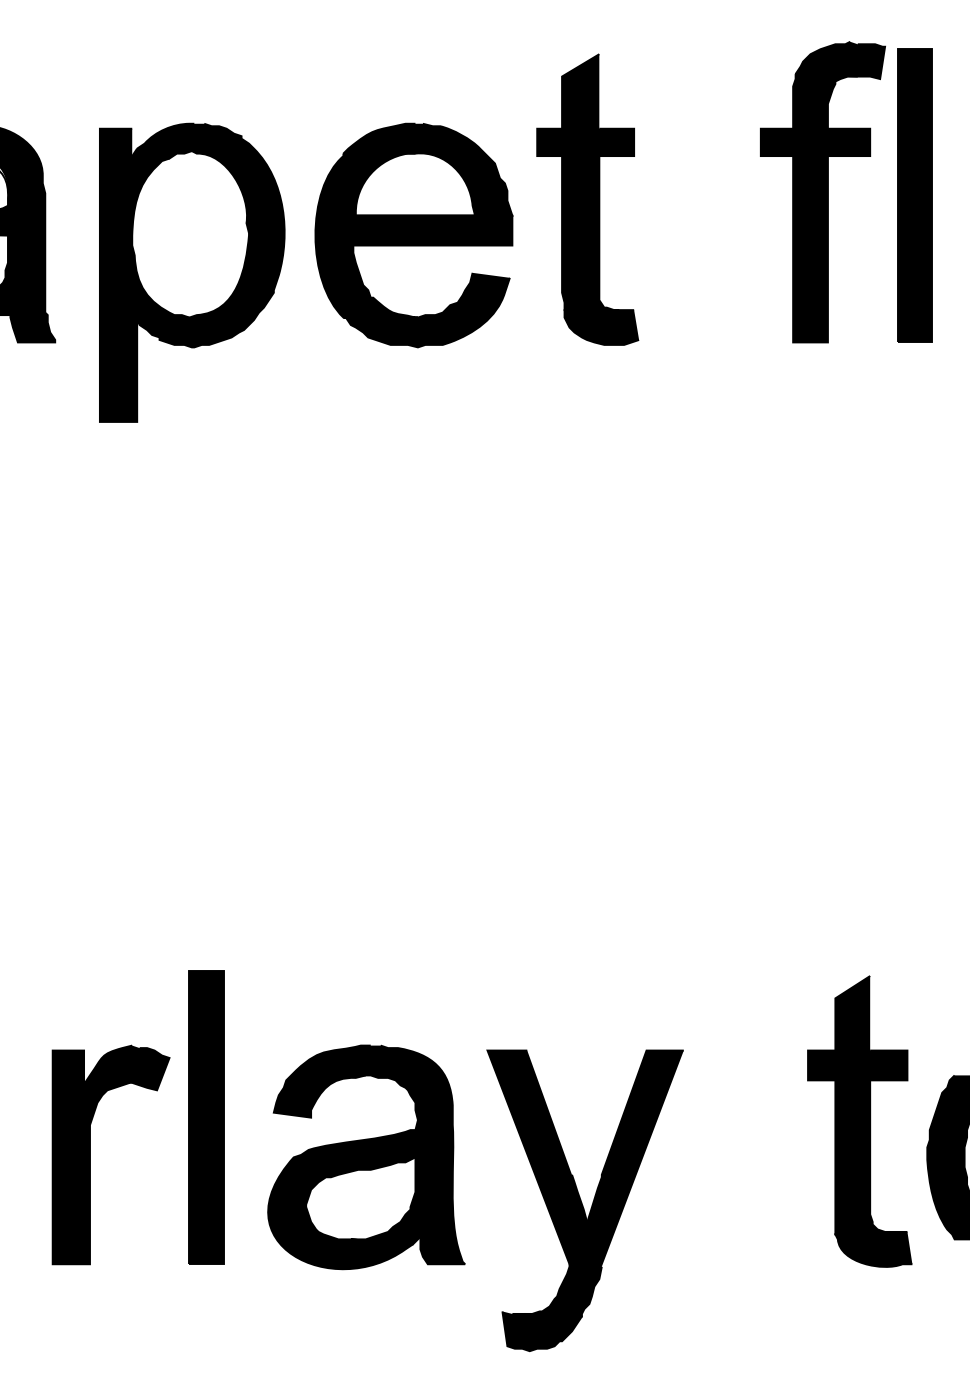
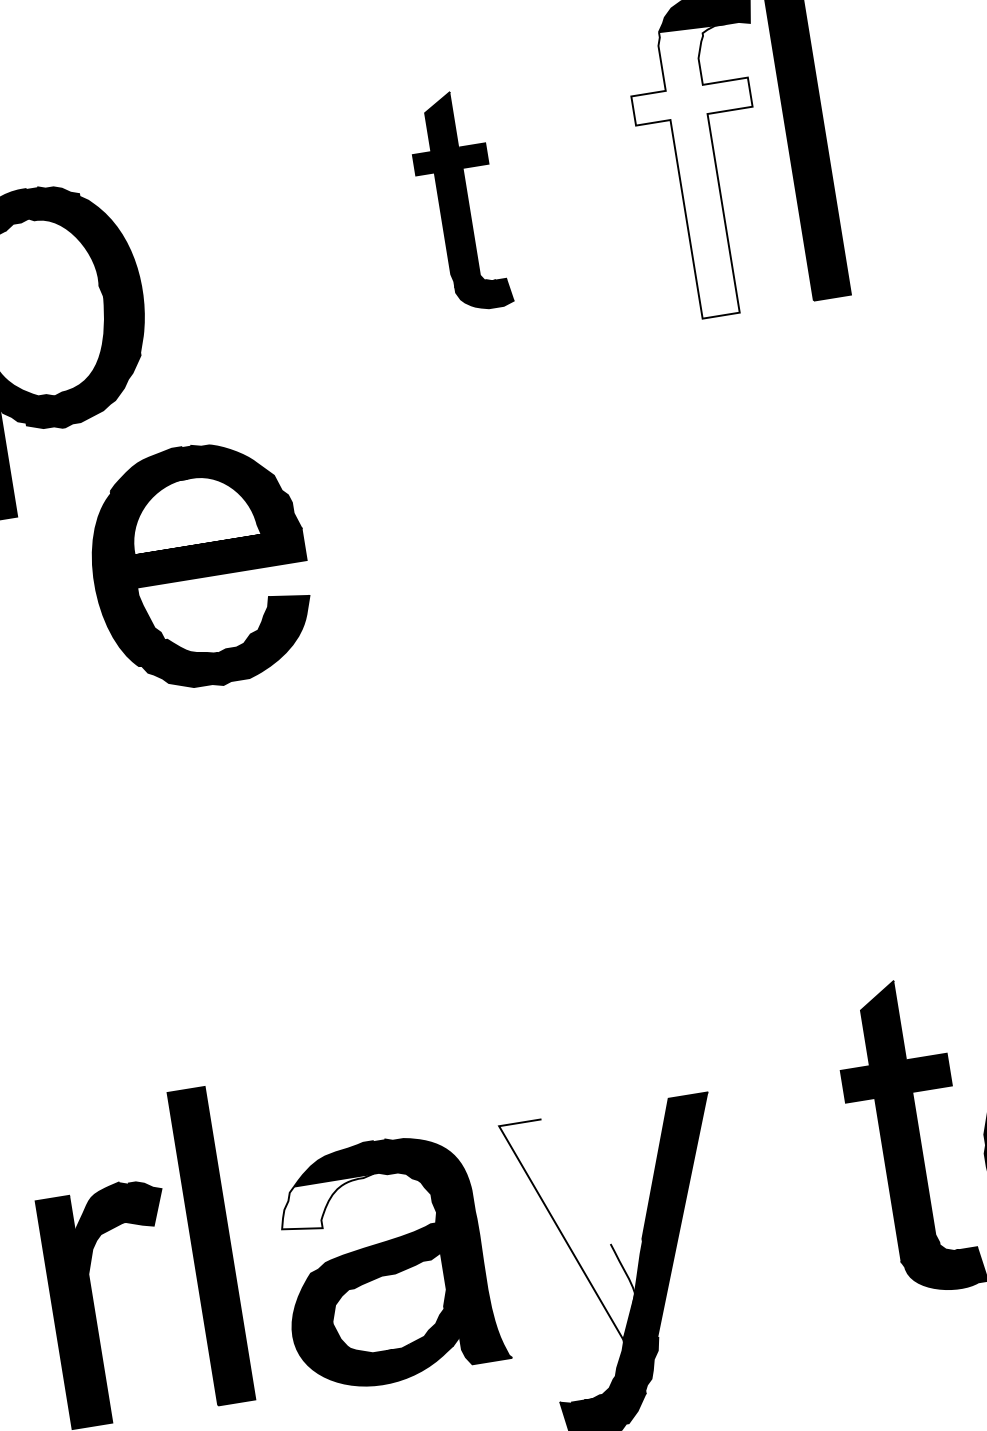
part: (587, 199) -> (458, 201), size x0.7
fill: (815, 208) -> (703, 172), removed
part: (413, 235) -> (199, 566), moved
fill: (319, 1096) -> (327, 1204), removed
fill: (536, 1157) -> (569, 1231), removed

